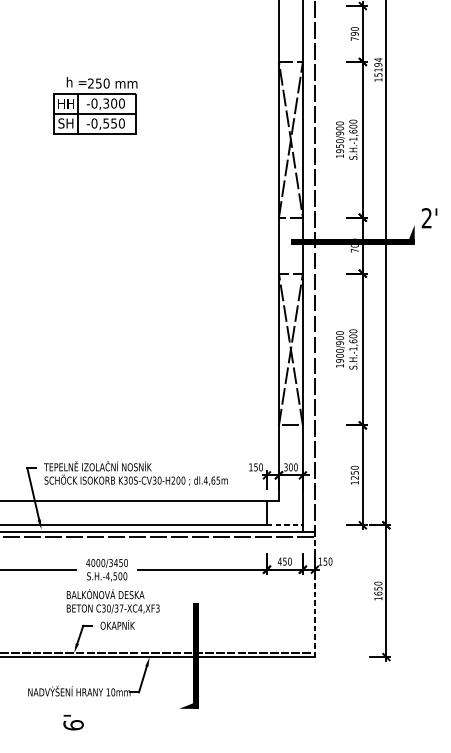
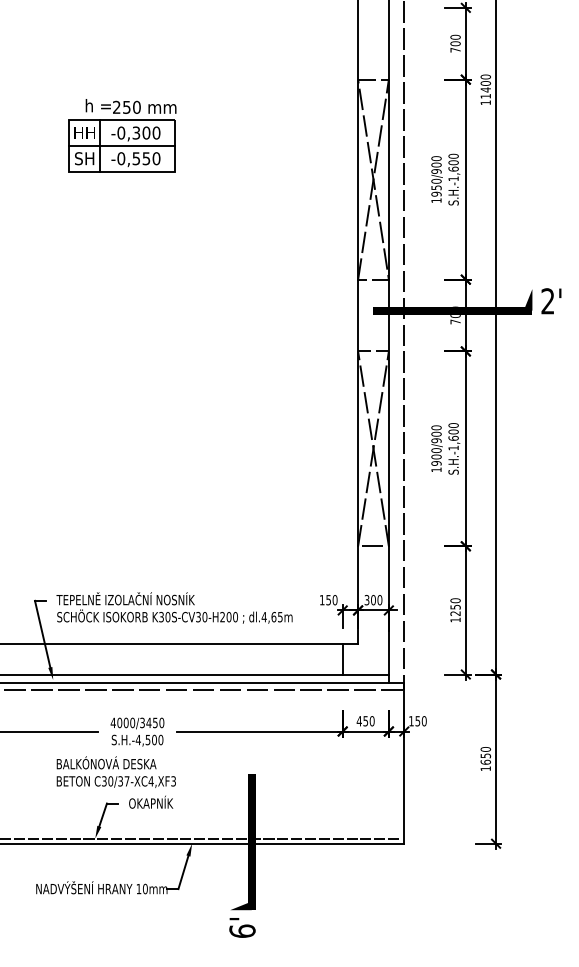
text: (354, 33) -> (455, 43), 790 -> 700
text: (378, 67) -> (485, 86), 15194 -> 11400
text: (429, 218) -> (551, 301), moved
line: (285, 525) -> (366, 674), dashed -> solid
line: (315, 594) -> (404, 763), dashed -> solid
text: (112, 600) -> (115, 771), moved
text: (73, 722) -> (242, 927), moved

